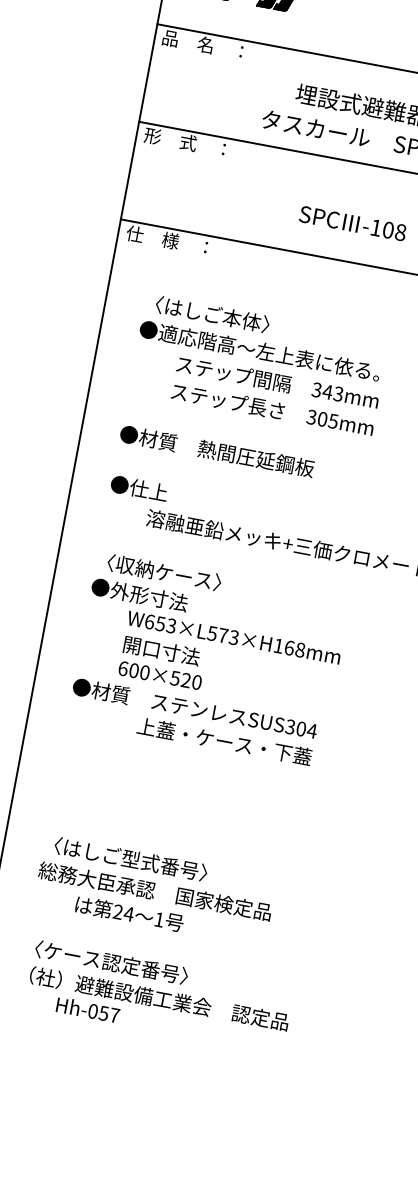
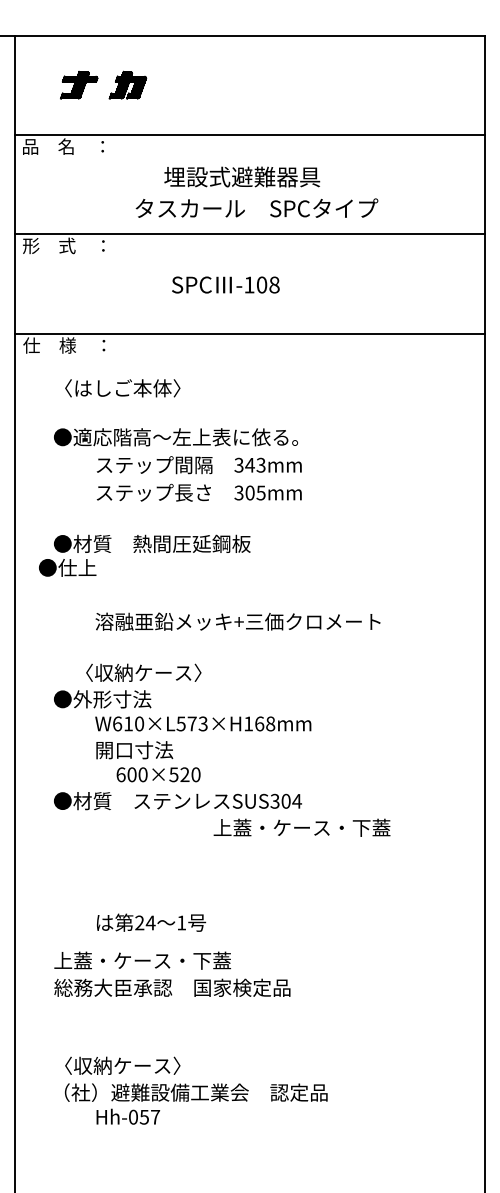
text: (352, 222) -> (225, 284), moved
text: (212, 314) -> (122, 388), moved
text: (139, 488) -> (67, 567), moved
text: (164, 572) -> (143, 672), moved
text: (165, 624) -> (133, 723), W653×L573×H168mm -> W610×L573×H168mm
text: (160, 675) -> (158, 774), moved
text: (224, 741) -> (301, 827), moved
text: (130, 859) -> (142, 960), 〈はしご型式番号〉 -> 上蓋・ケース・下蓋
text: (129, 913) -> (151, 922), moved
text: (116, 963) -> (147, 1065), 〈ケース認定番号〉 -> 〈収納ケース〉

